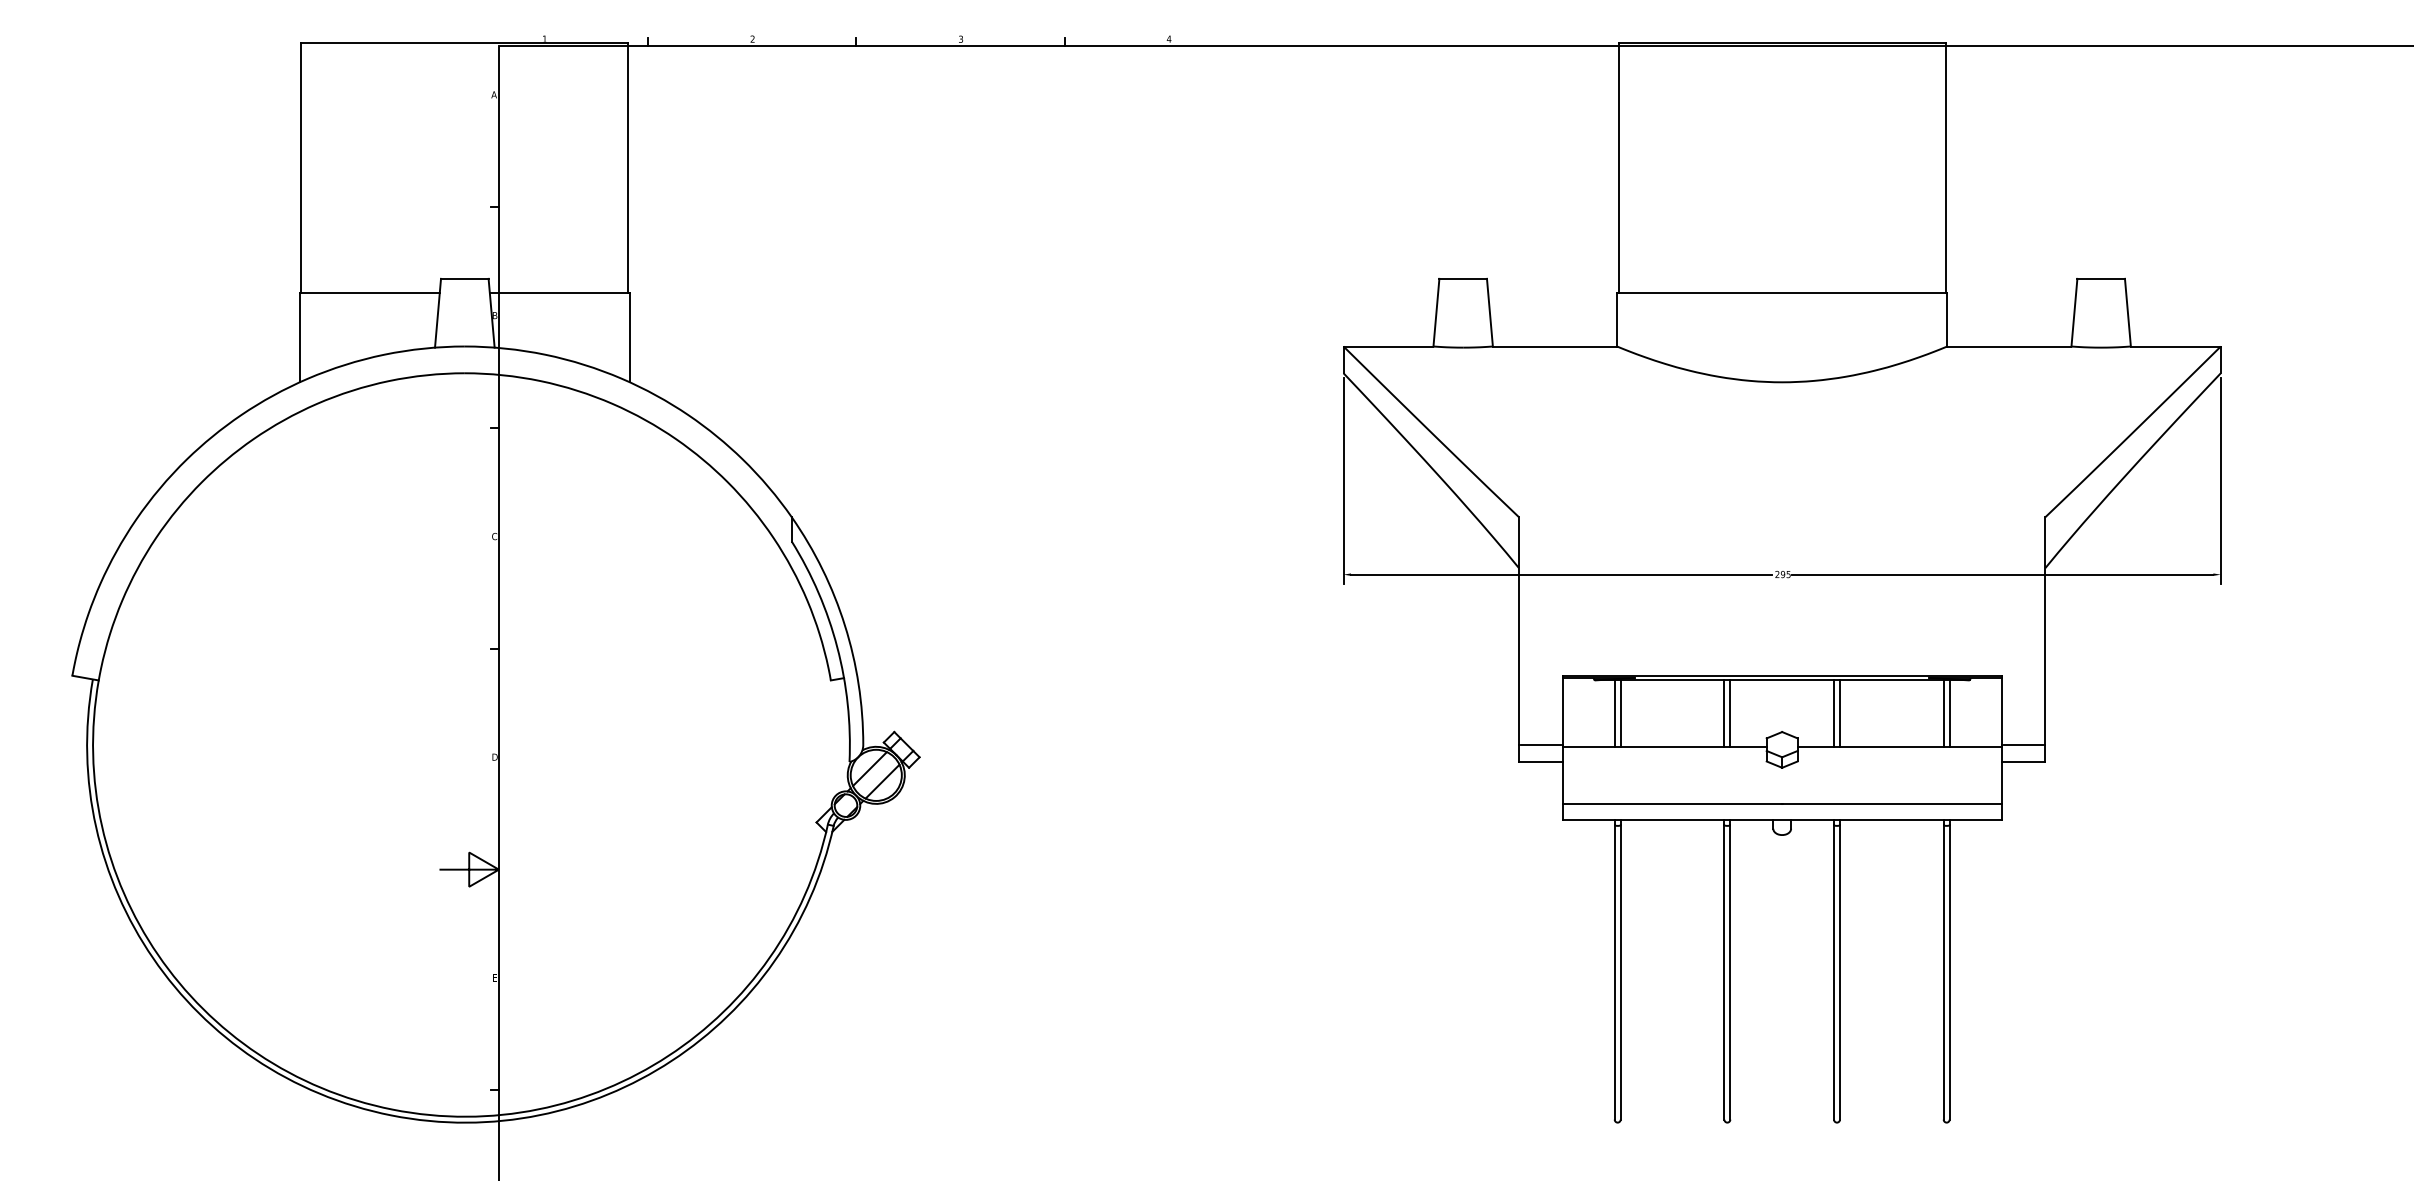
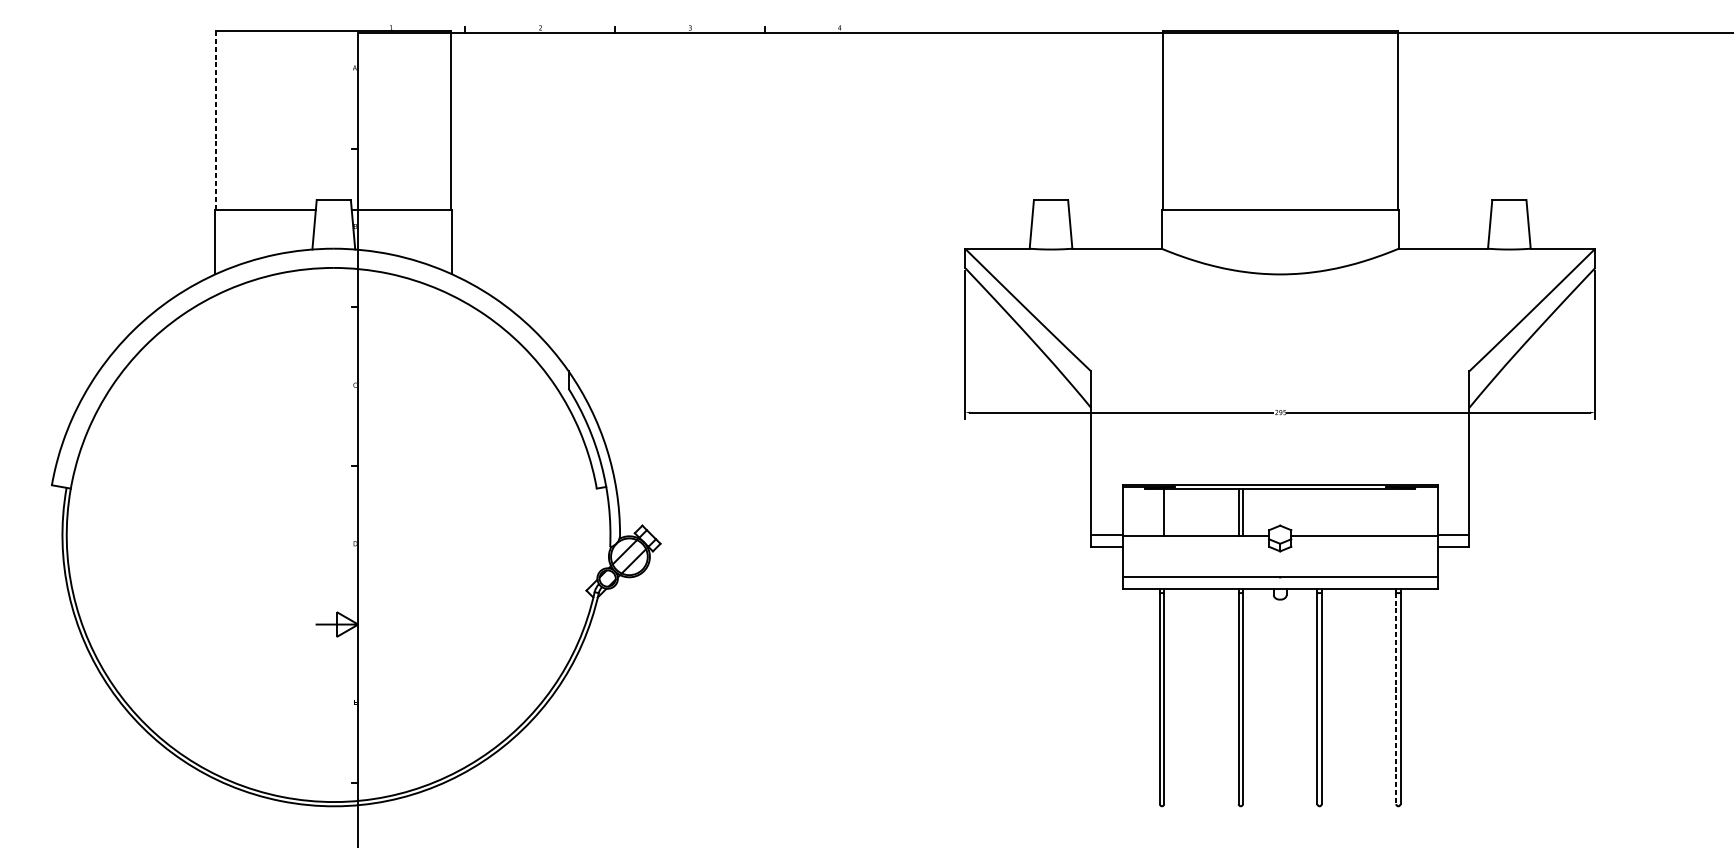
line: (301, 168) -> (216, 120), solid -> dashed
line: (1614, 713) -> (1159, 512), removed
line: (1834, 713) -> (1317, 512), removed
line: (1839, 713) -> (1321, 512), removed
line: (1943, 713) -> (1396, 512), removed
line: (1949, 713) -> (1400, 512), removed
line: (1943, 972) -> (1396, 698), solid -> dashed

